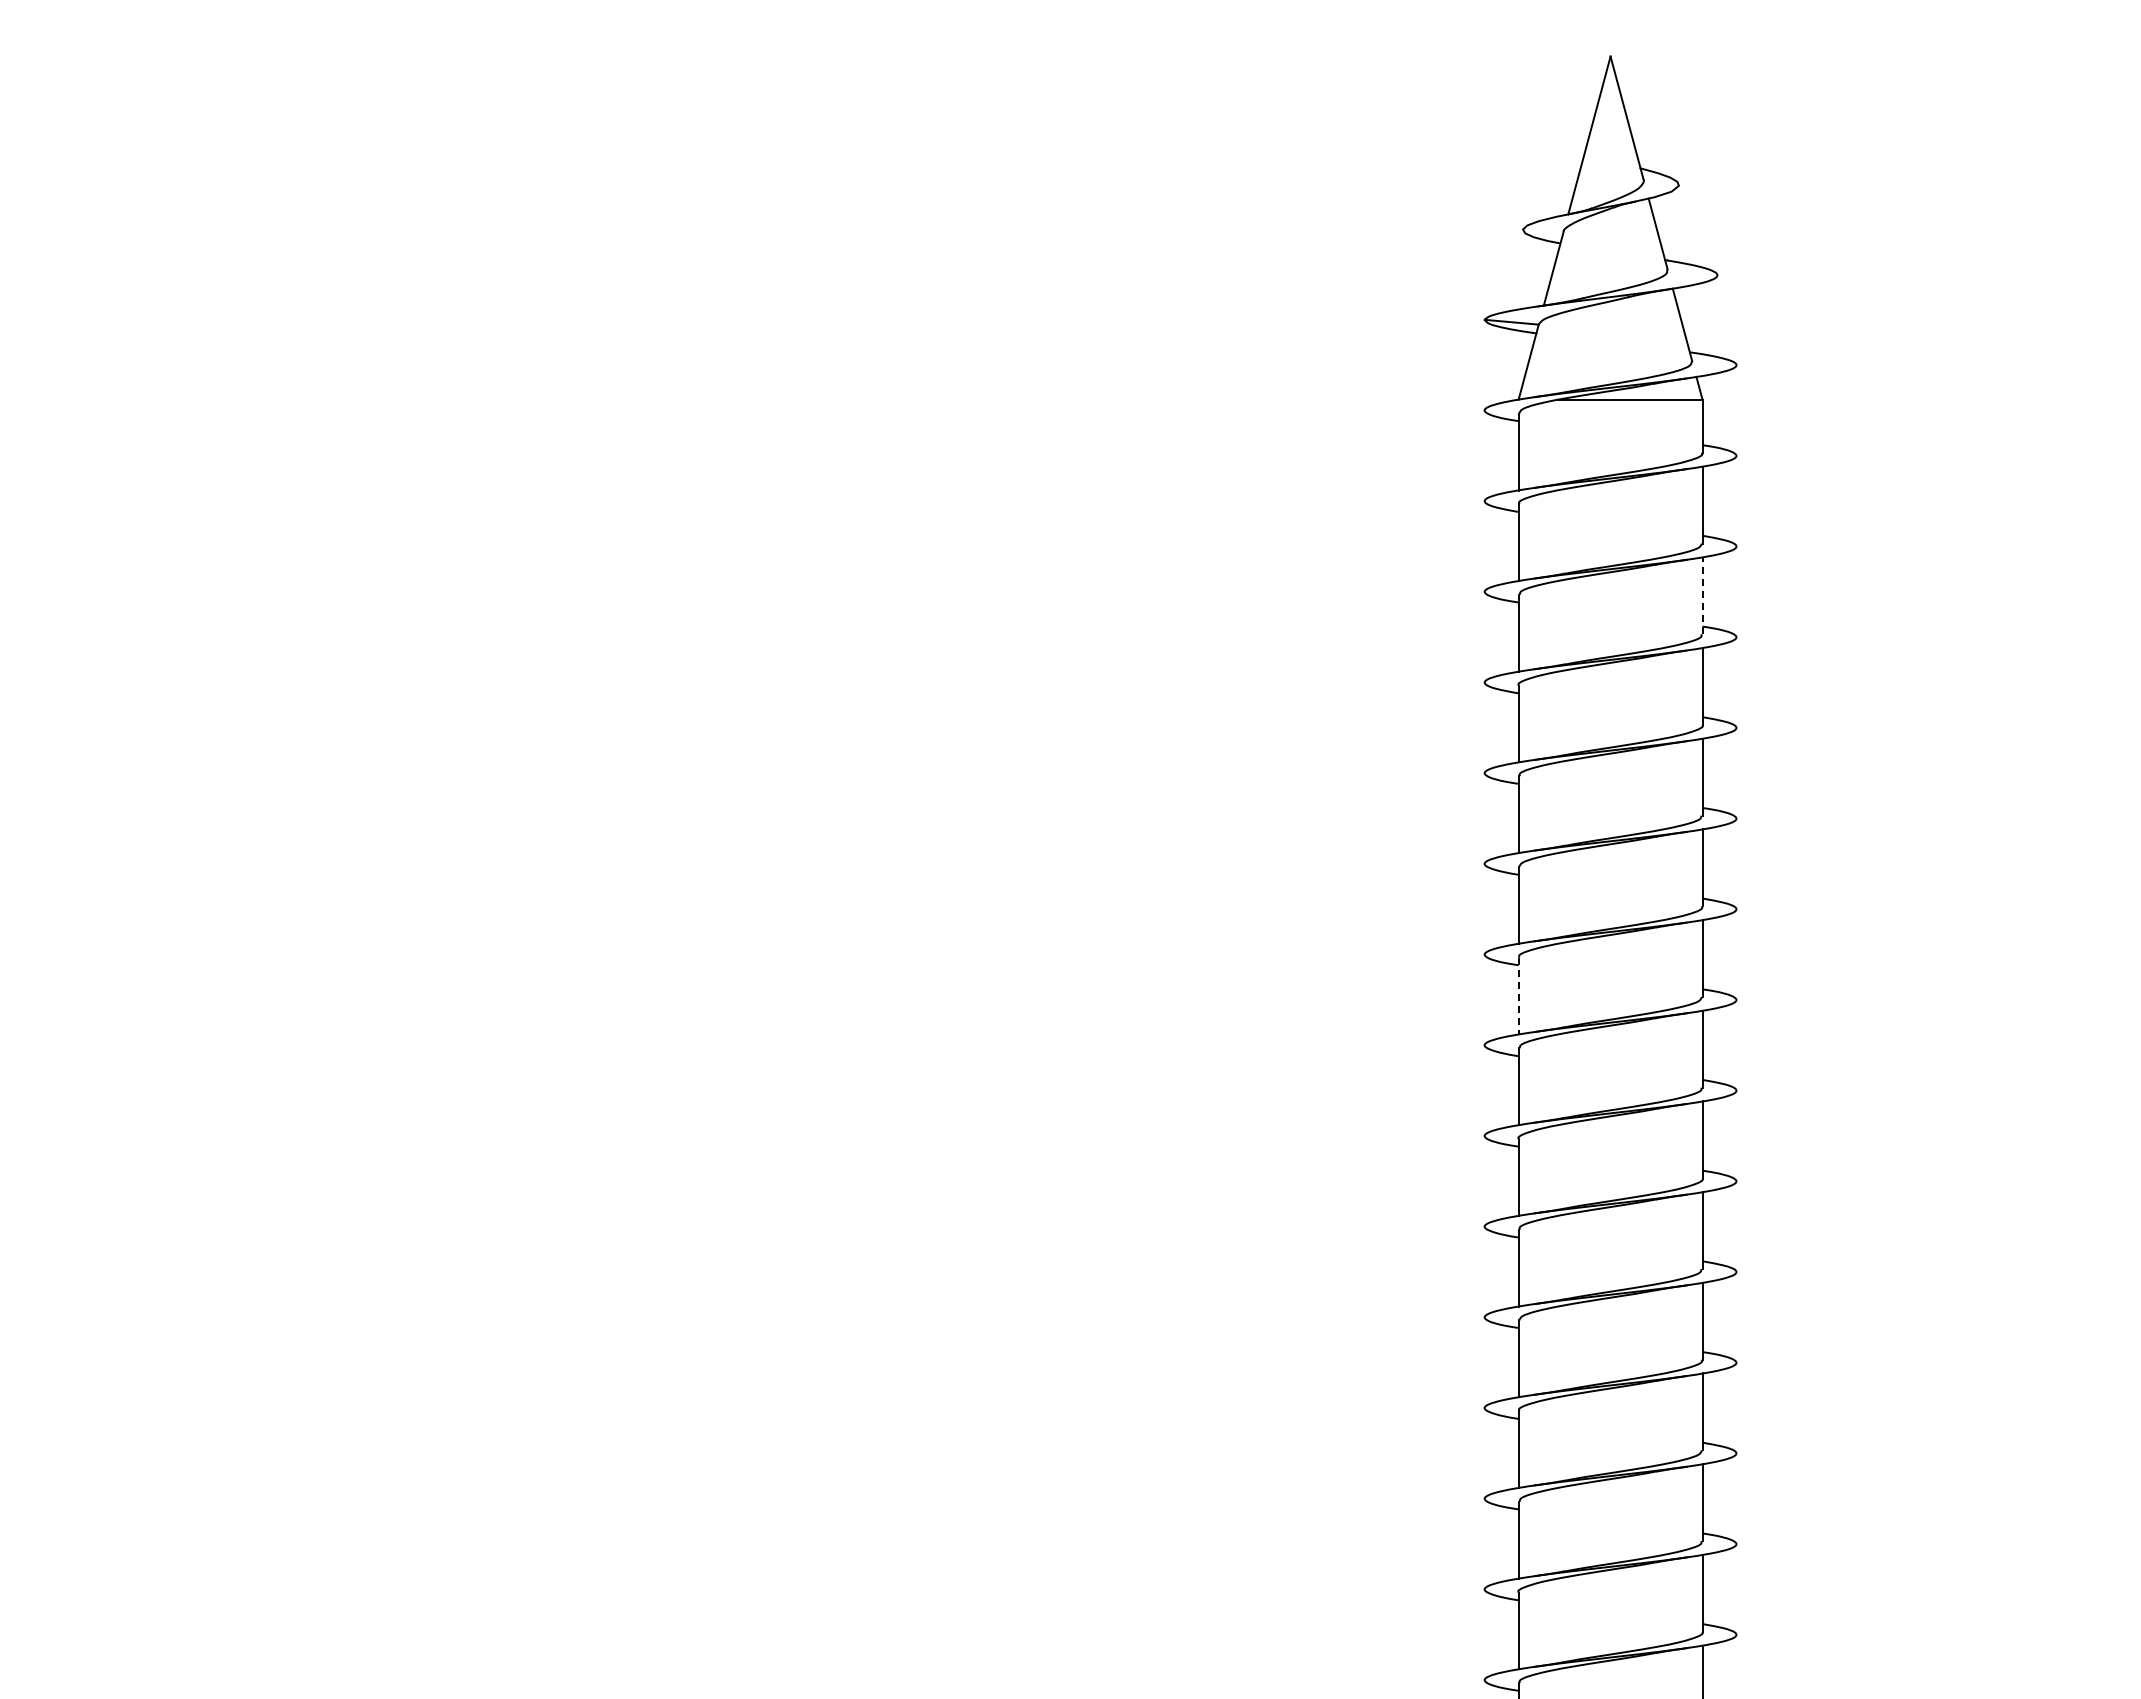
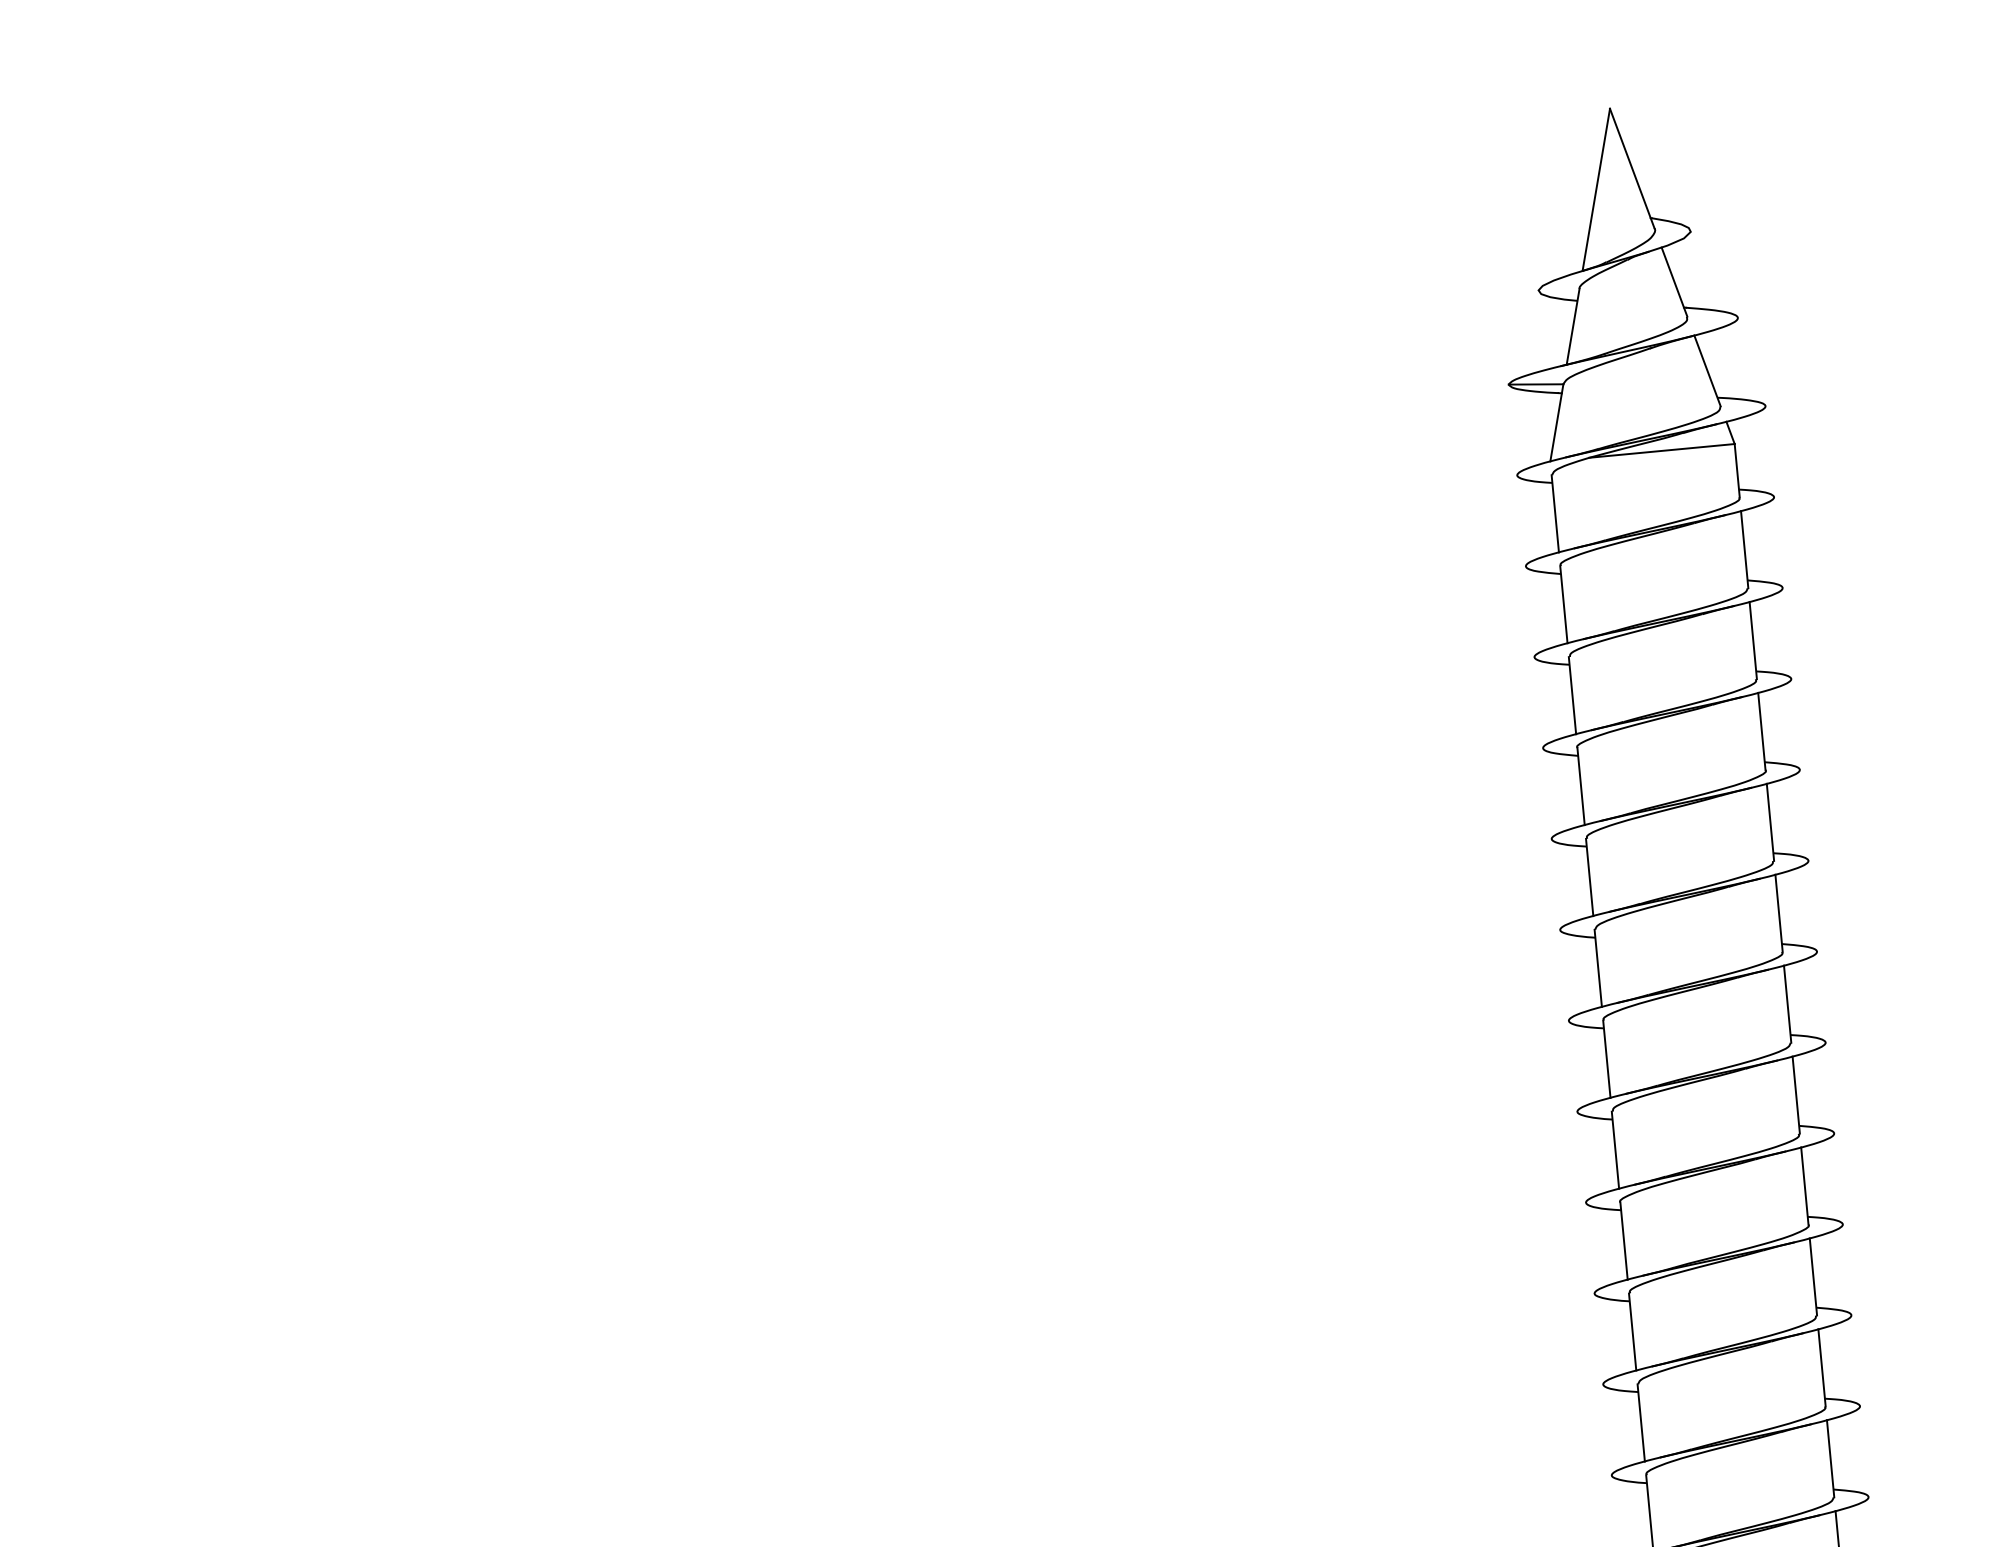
line: (1702, 595) -> (1753, 640), dashed -> solid
line: (1518, 996) -> (1606, 1059), dashed -> solid

